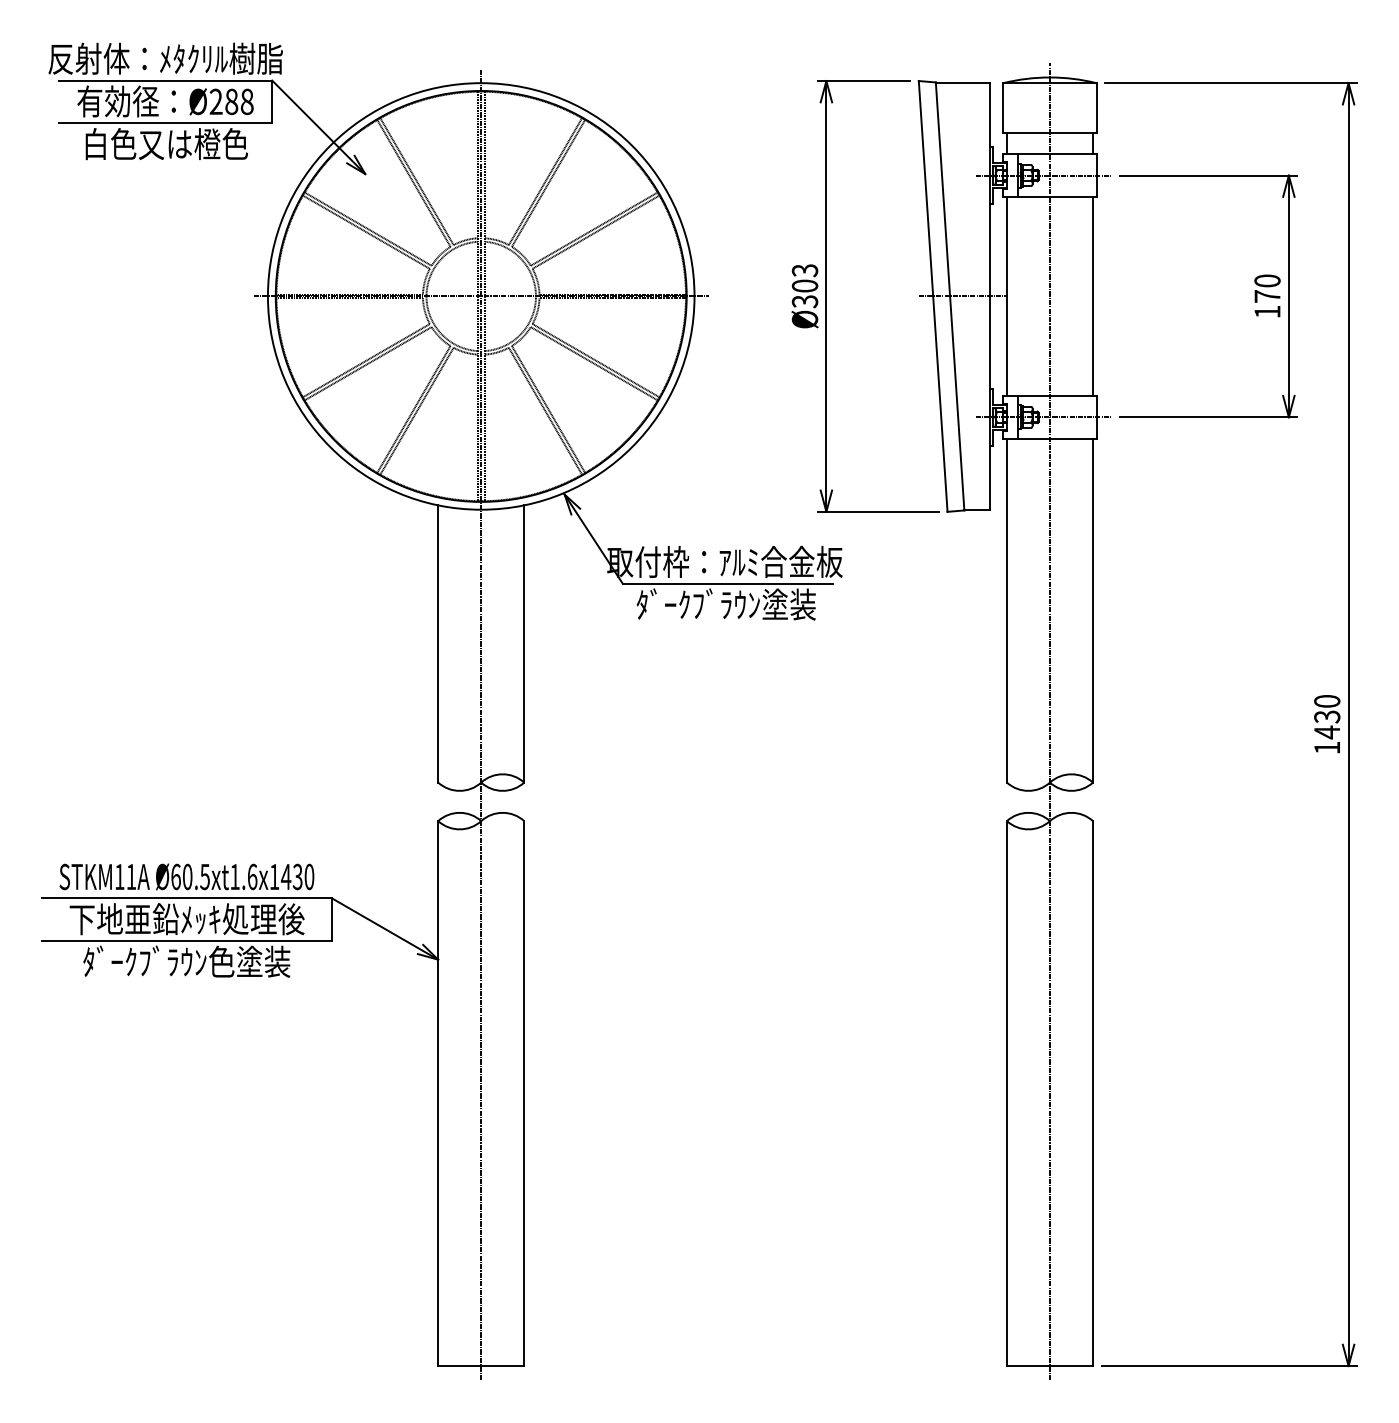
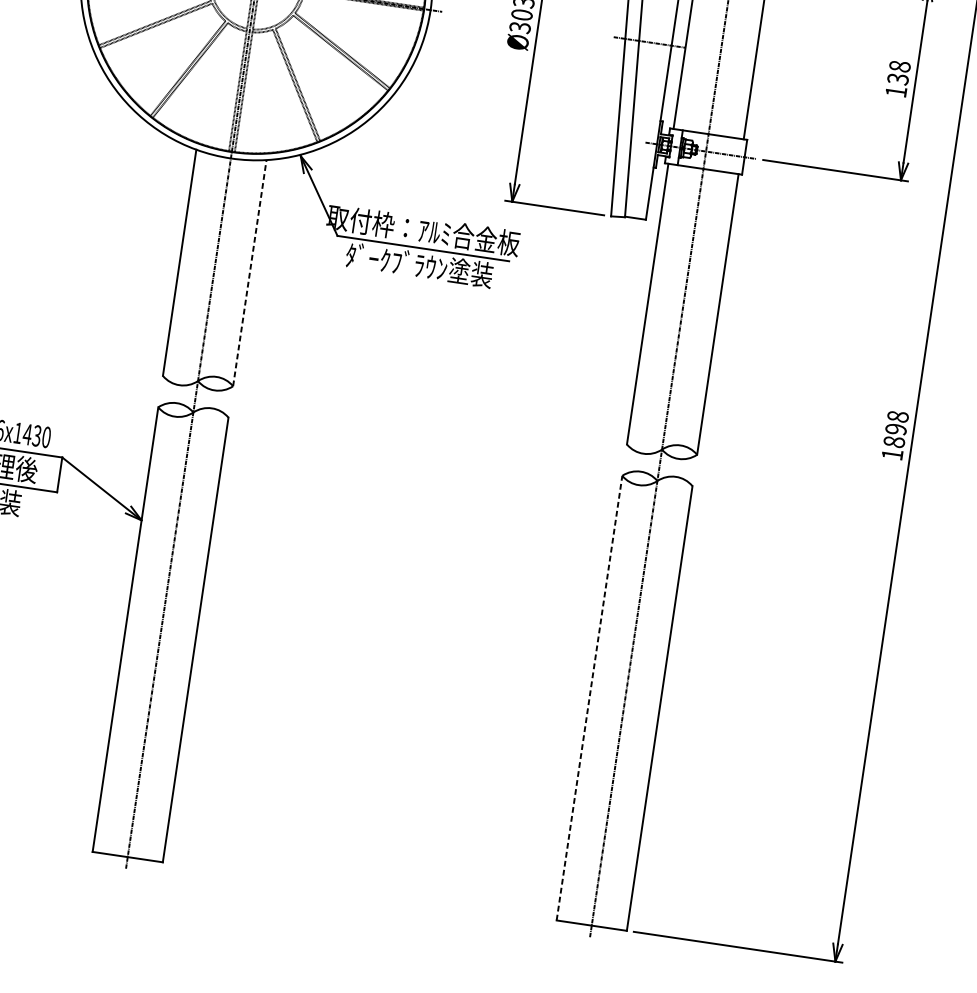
text: (1267, 288) -> (899, 72), 170 -> 138
line: (524, 643) -> (250, 272), solid -> dashed
text: (1327, 717) -> (896, 429), 1430 -> 1898
line: (1006, 1093) -> (589, 698), solid -> dashed

